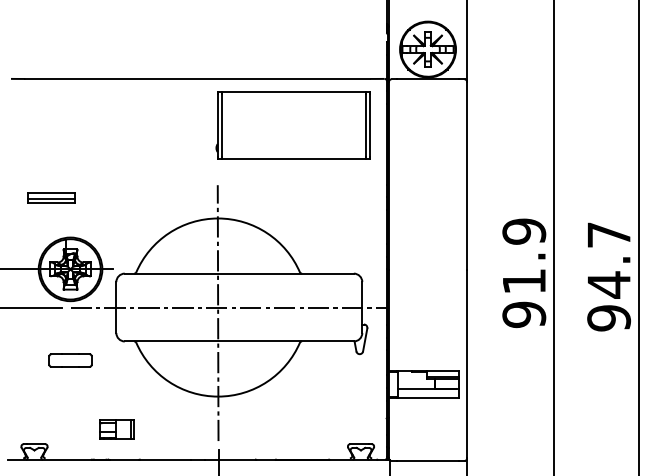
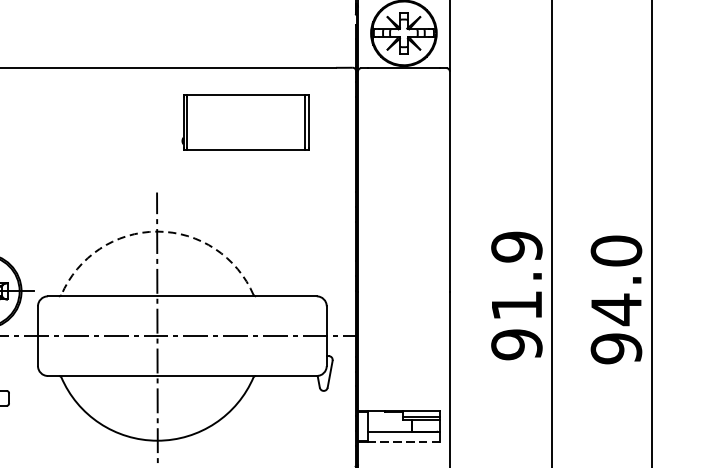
part: (292, 125) -> (244, 122), size x0.7
arc: (218, 218) -> (157, 231), solid -> dashed
text: (609, 234) -> (616, 250), 94.7 -> 94.0
line: (427, 397) -> (403, 441), solid -> dashed

